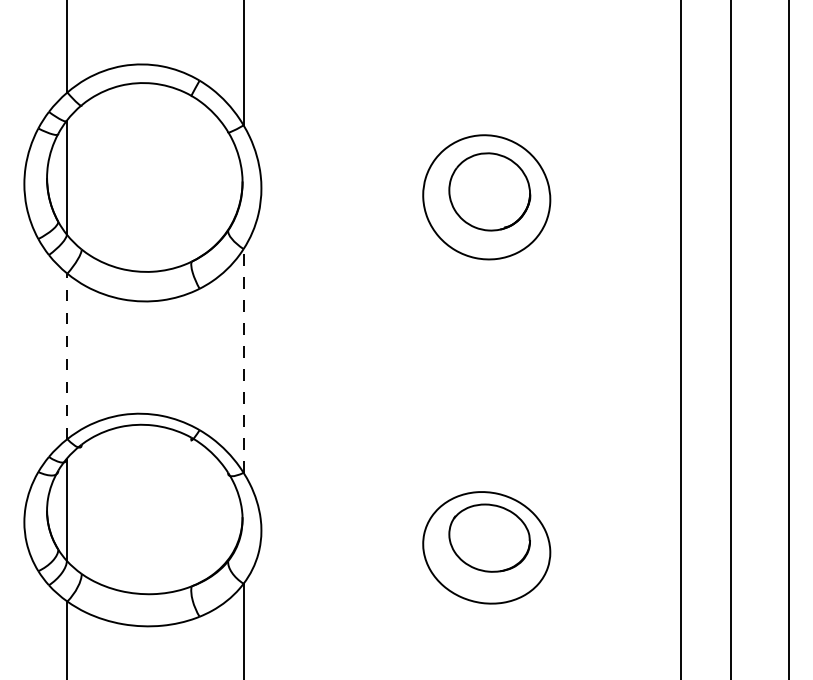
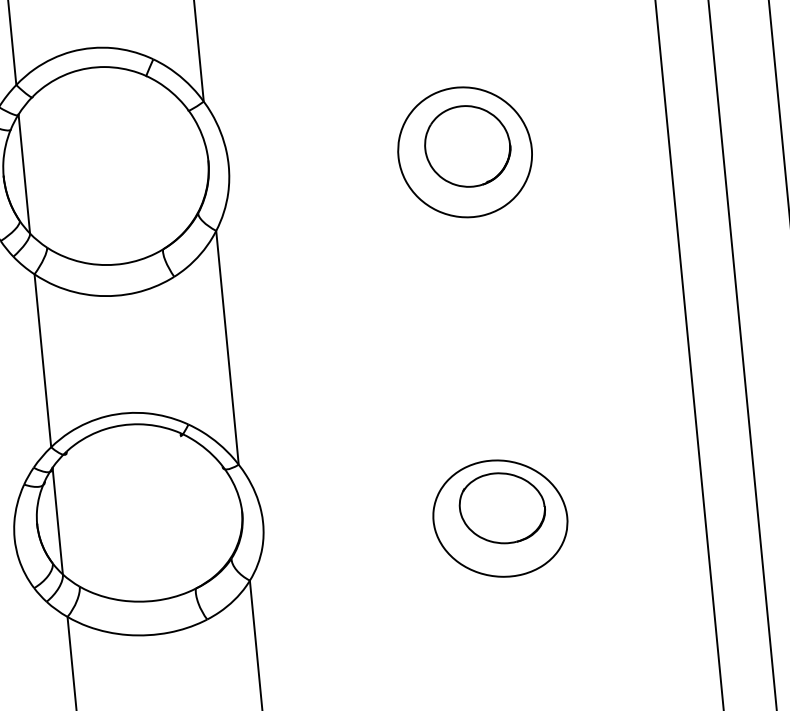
line: (67, 356) -> (43, 360), dashed -> solid
line: (243, 360) -> (227, 347), dashed -> solid

